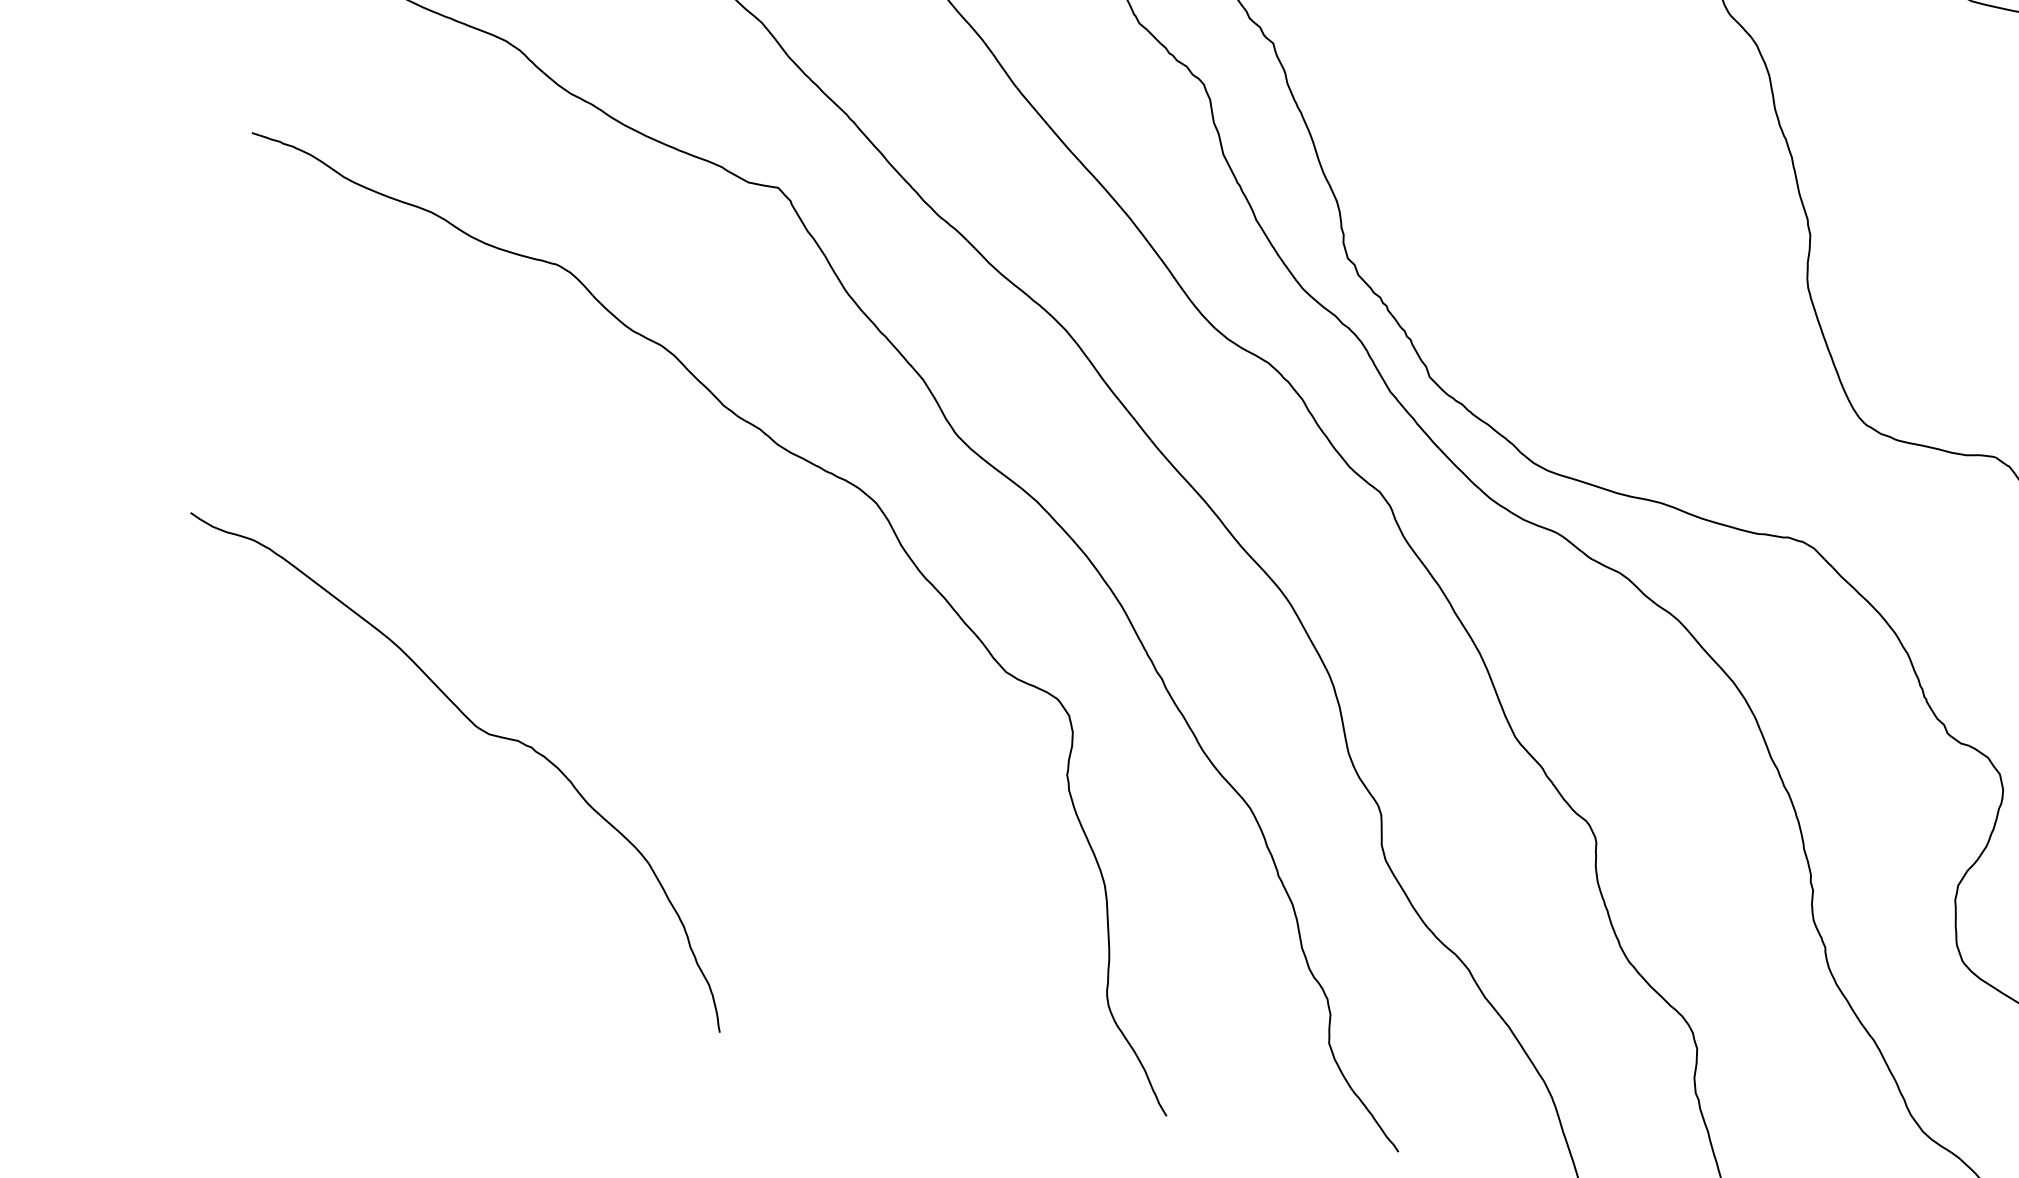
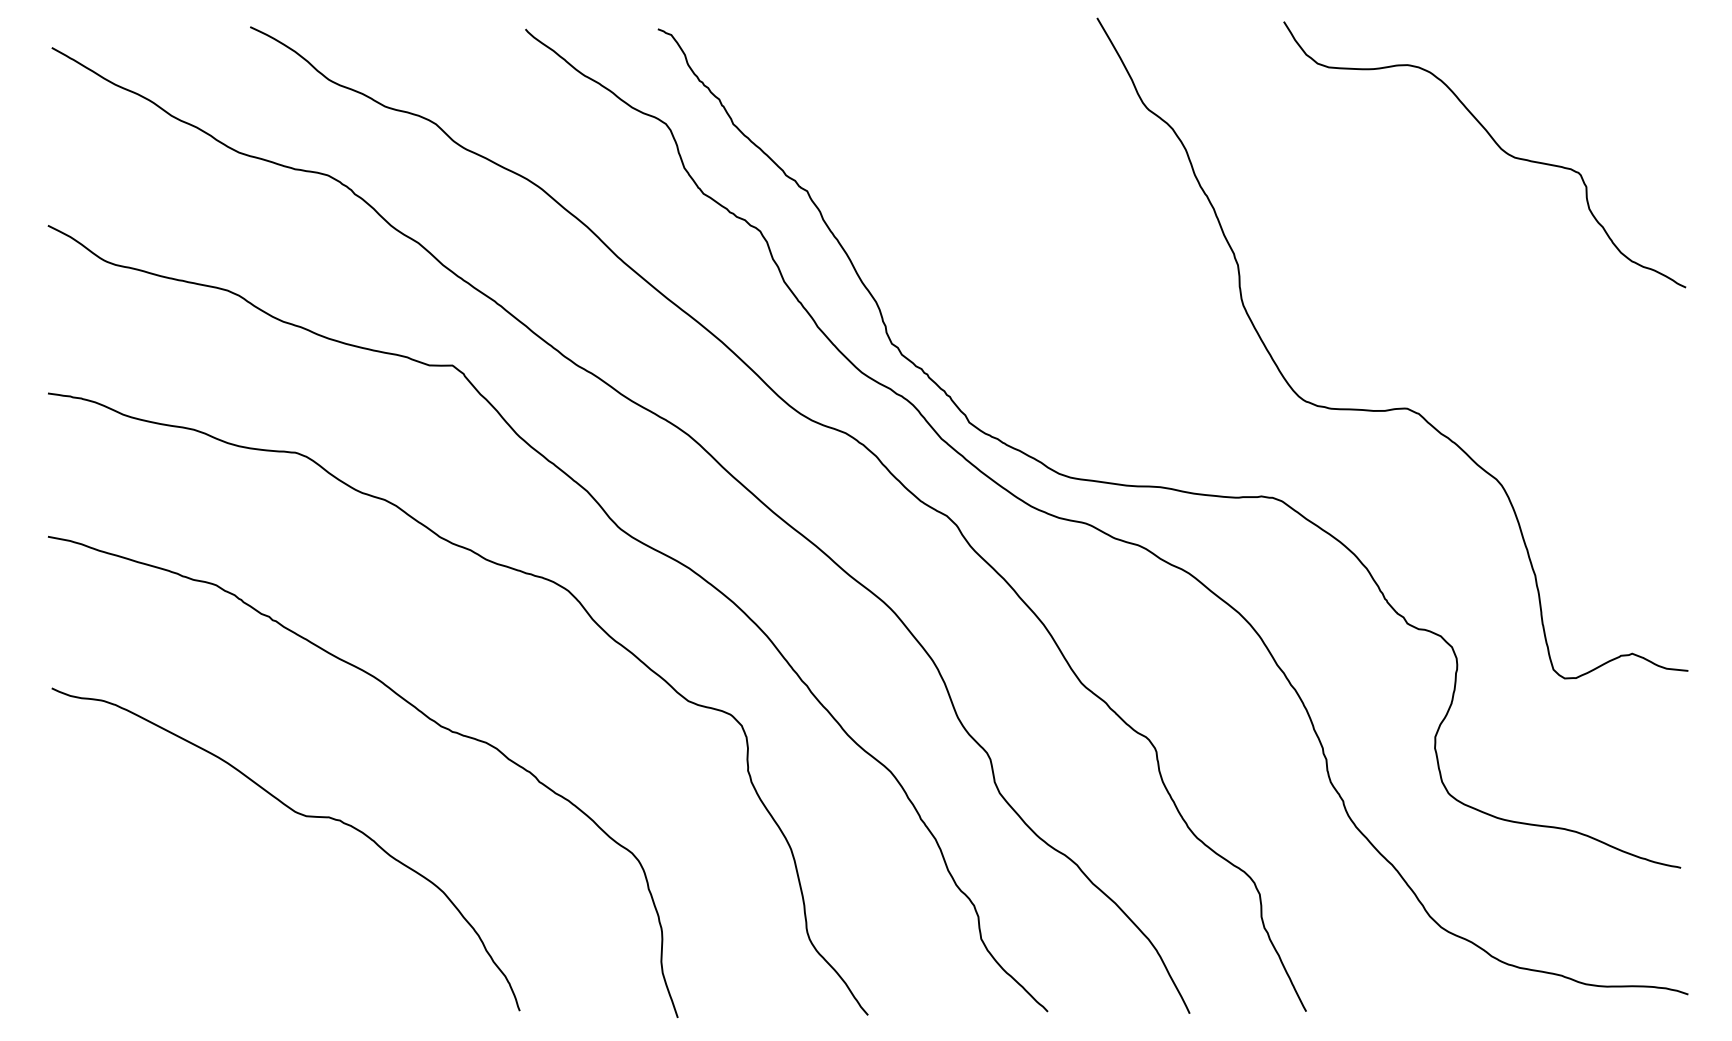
curve: (647, 615) -> (410, 705), added

